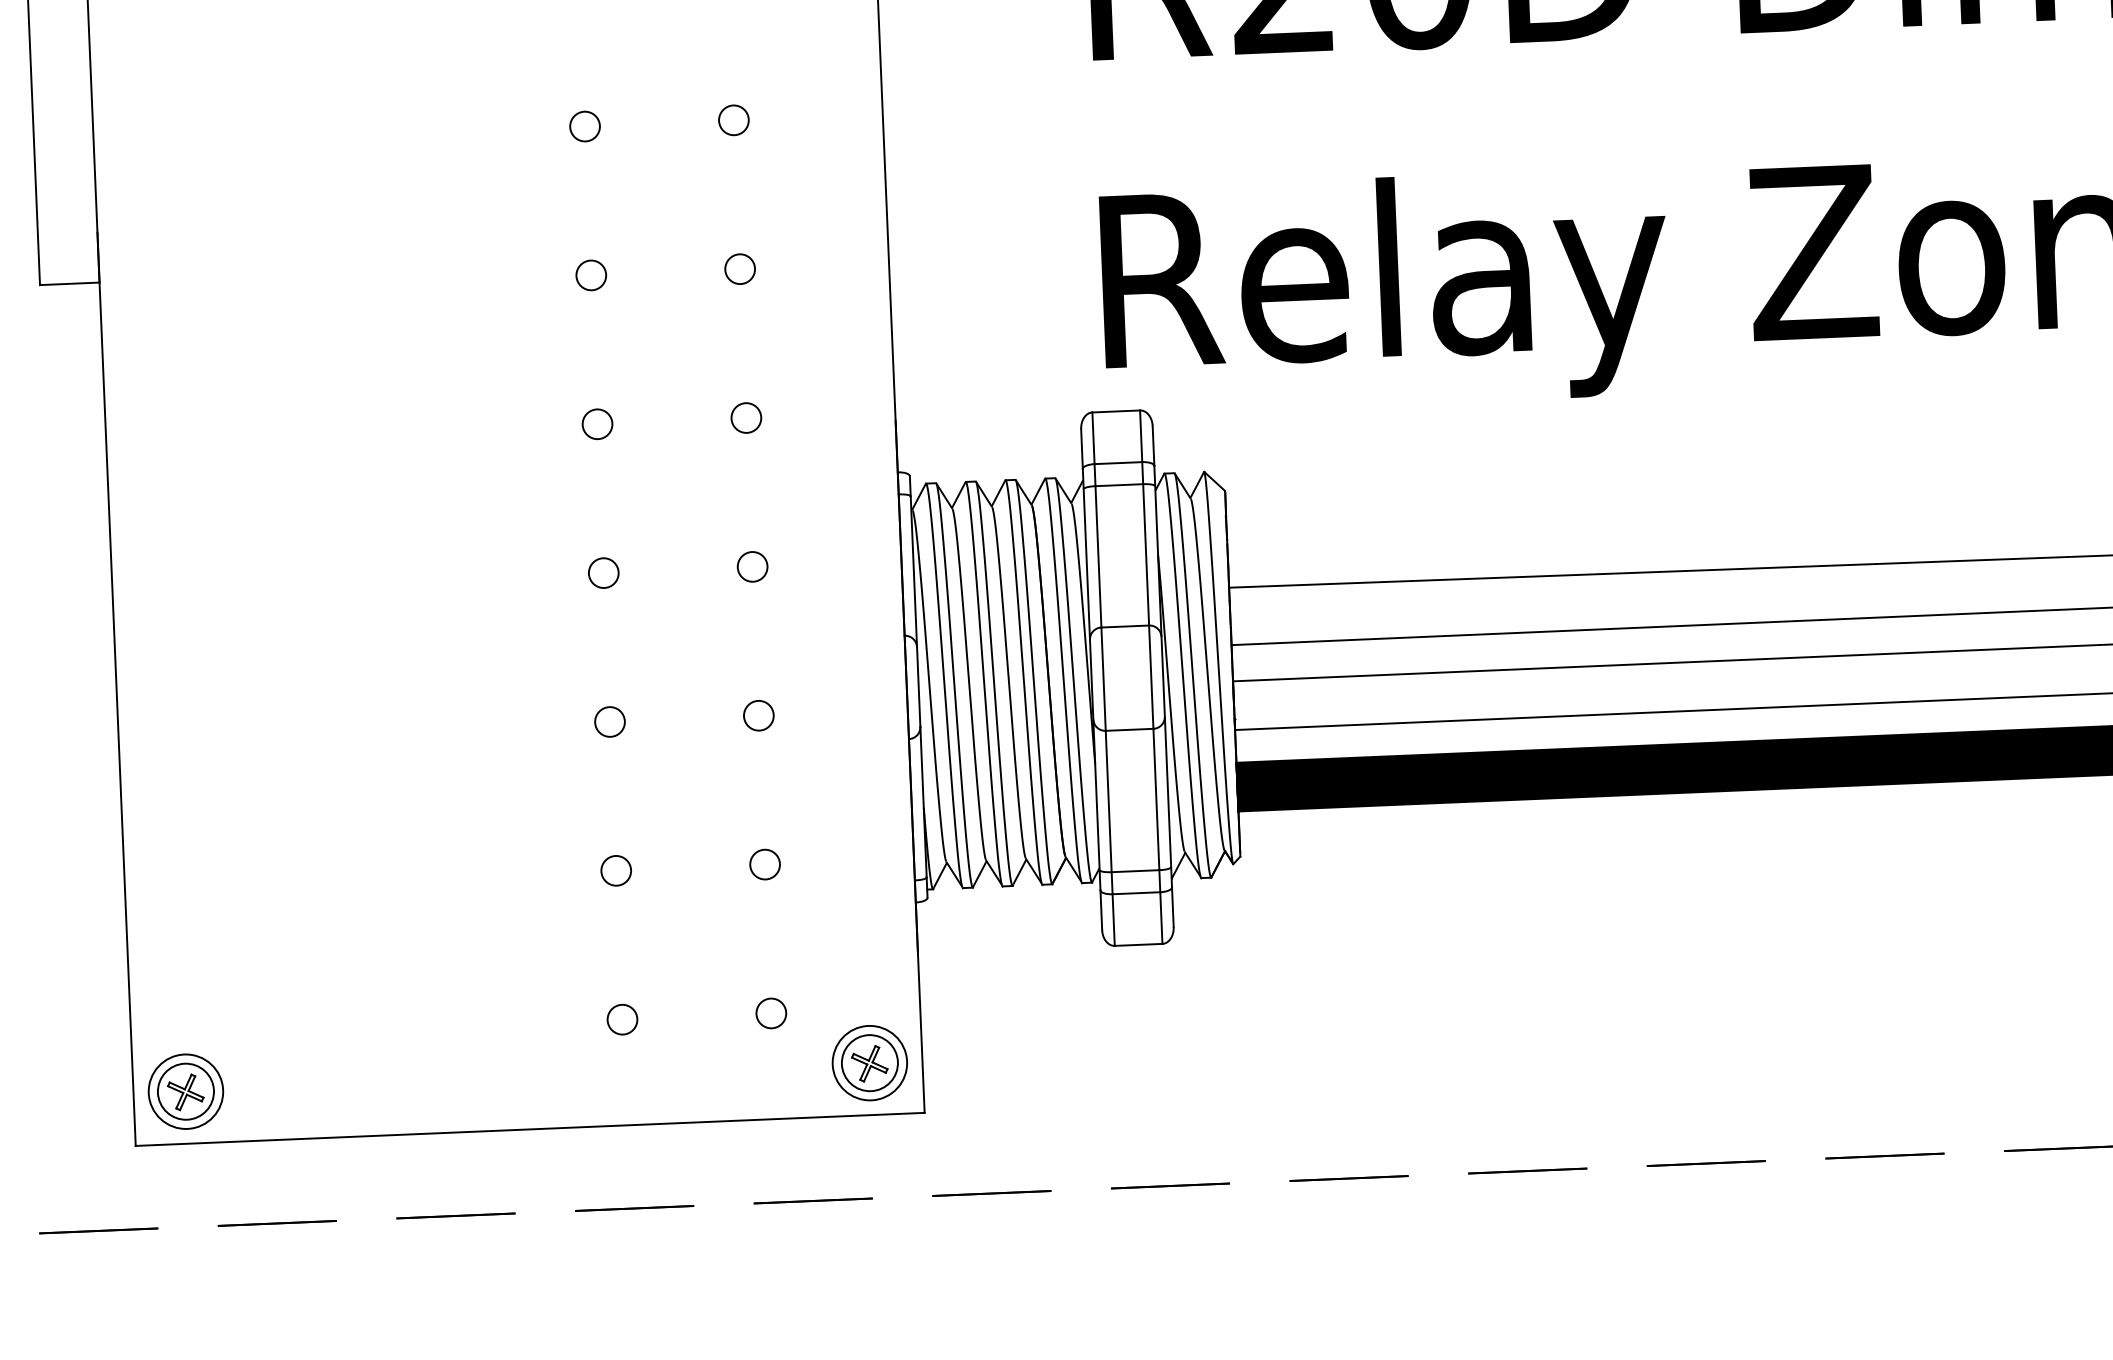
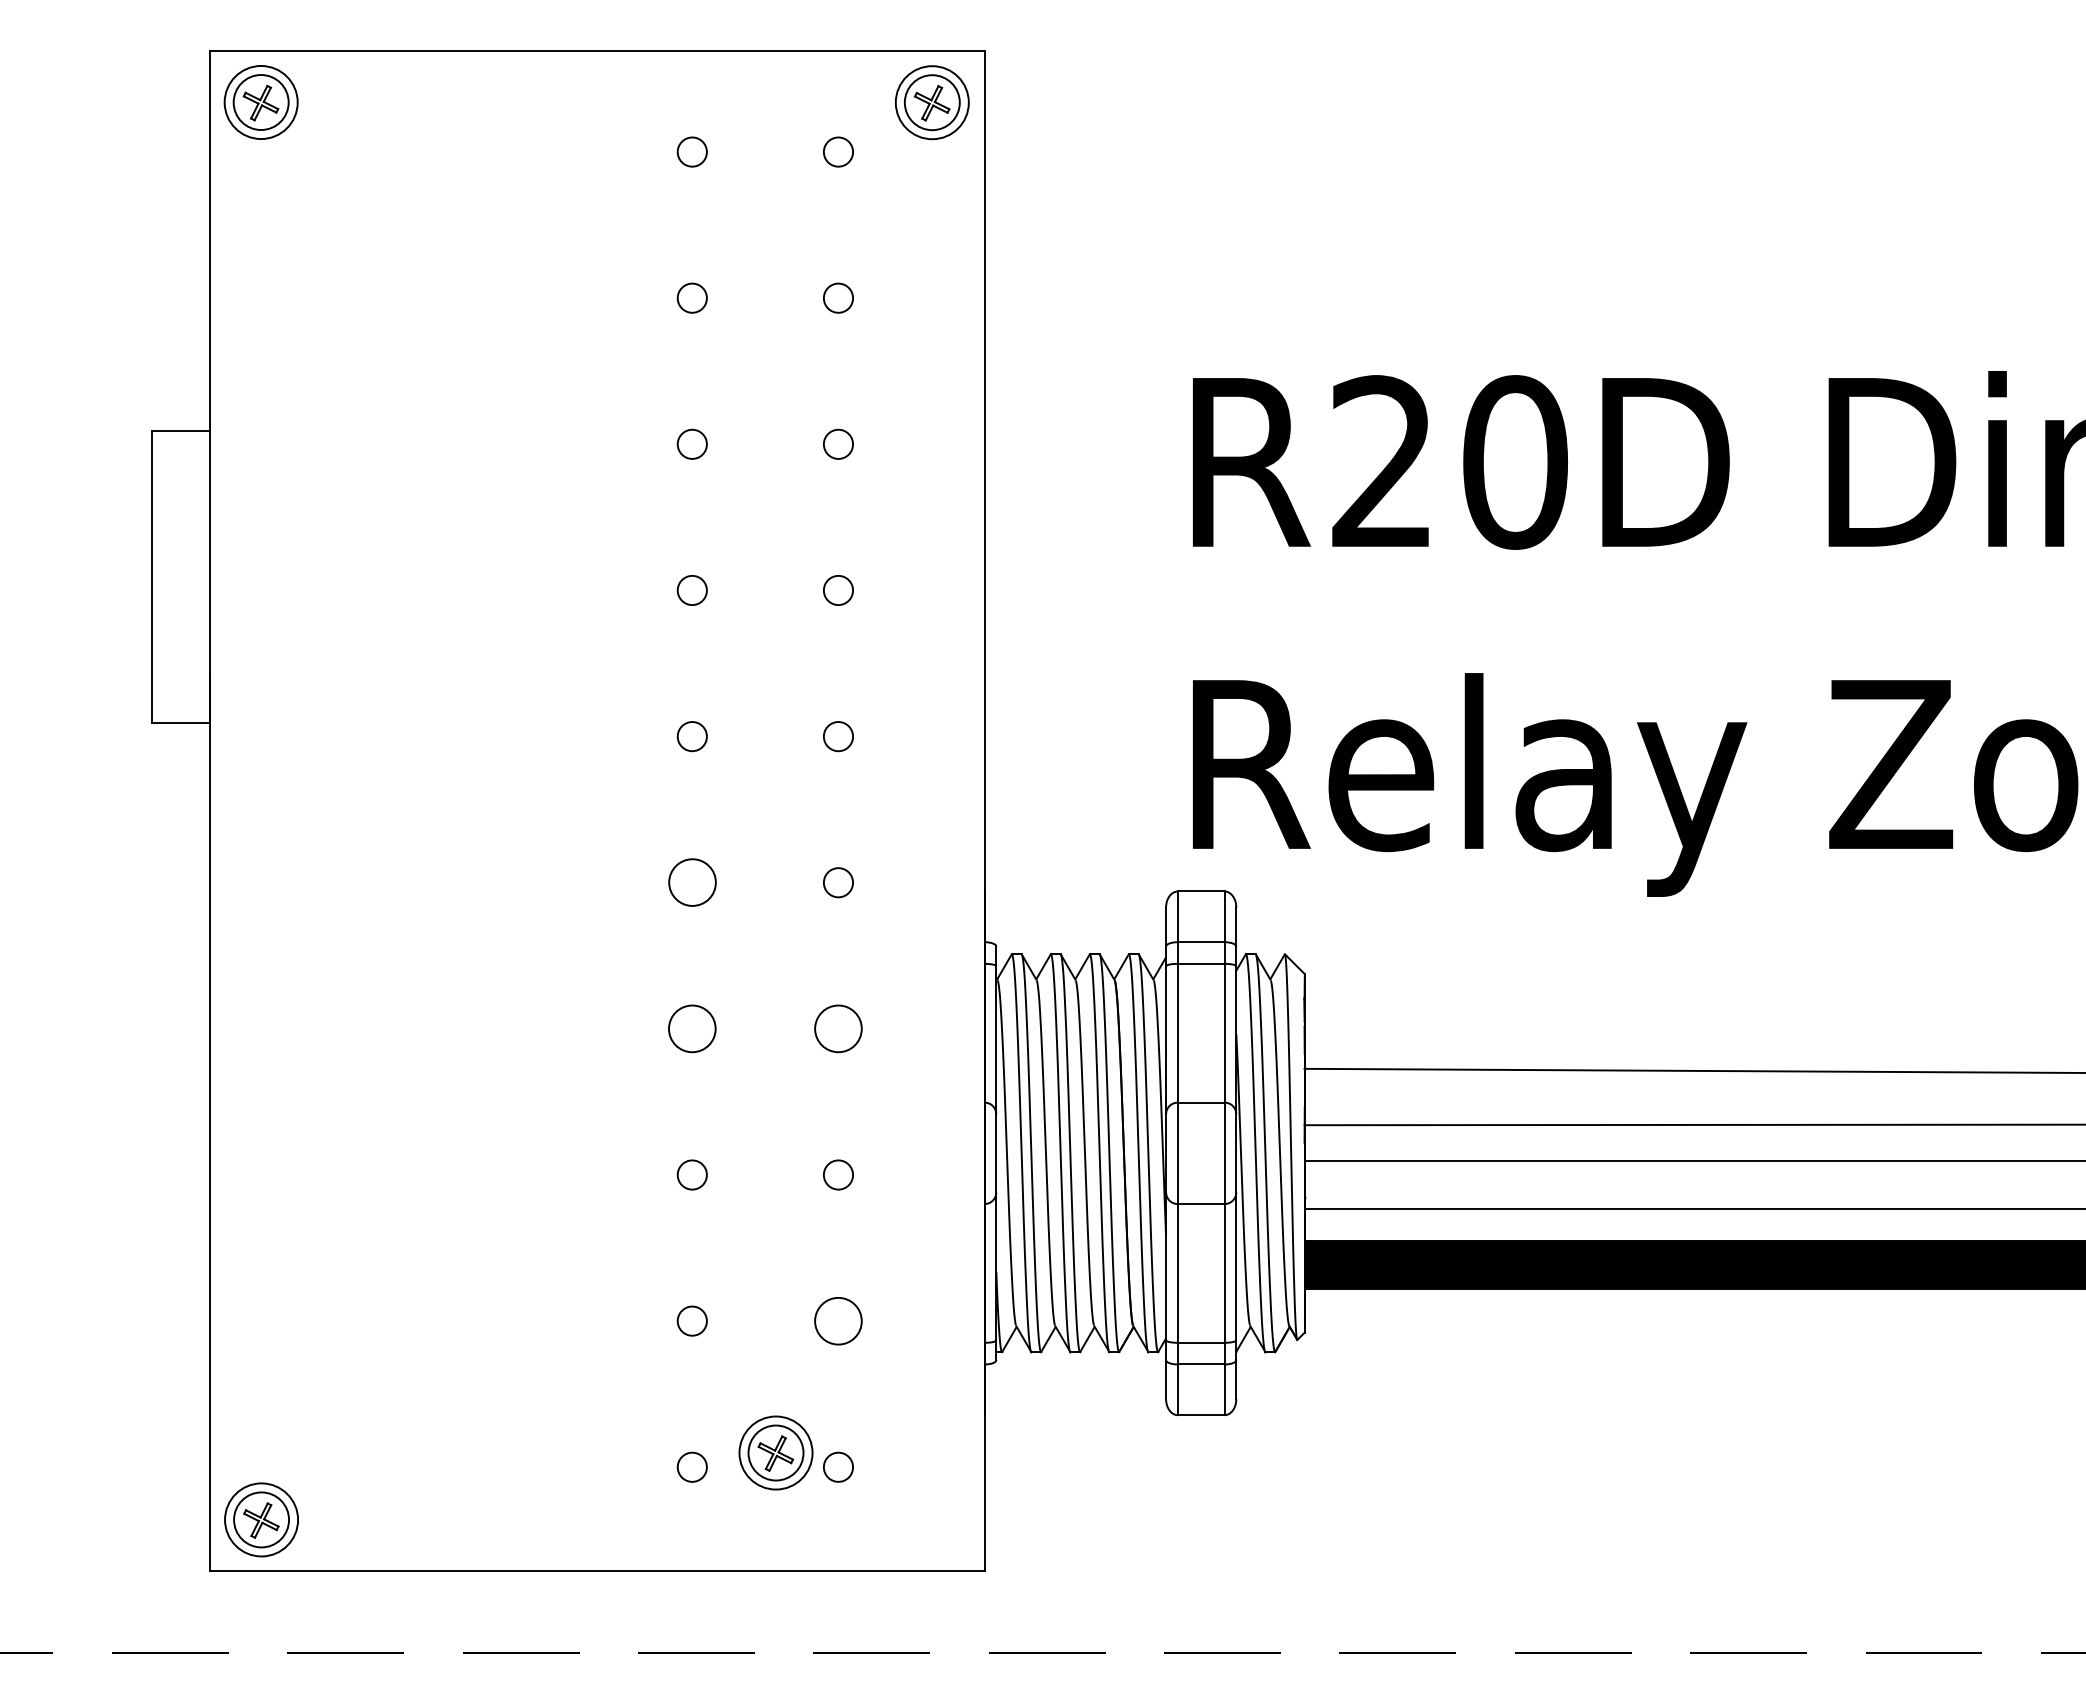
circle: (596, 424) -> (691, 882), size x1.6
circle: (752, 566) -> (838, 1028), size x1.6
circle: (602, 572) -> (691, 1028), size x1.6
circle: (765, 863) -> (838, 1320), size x1.6
part: (869, 1062) -> (775, 1452), moved

